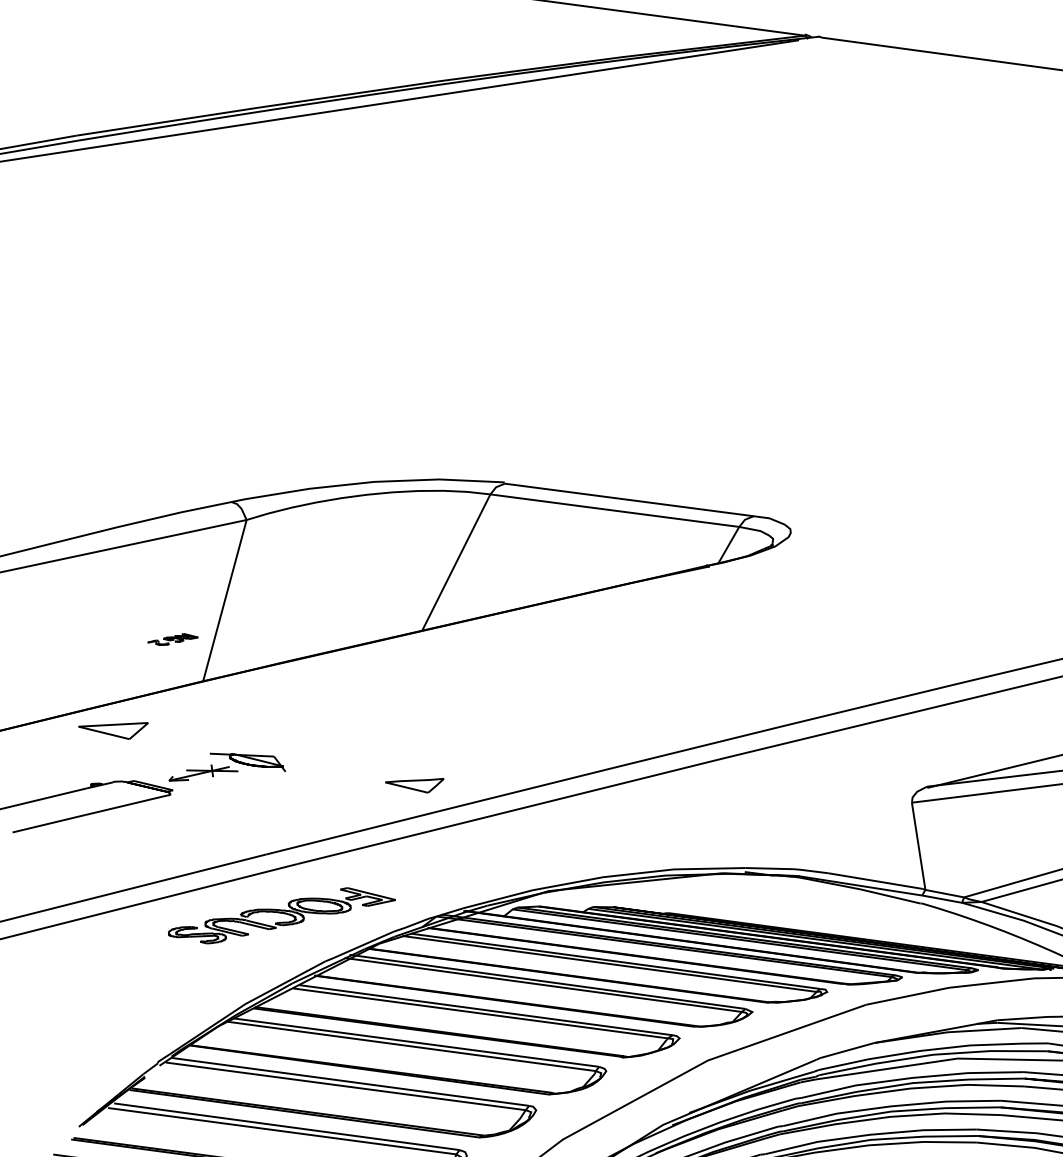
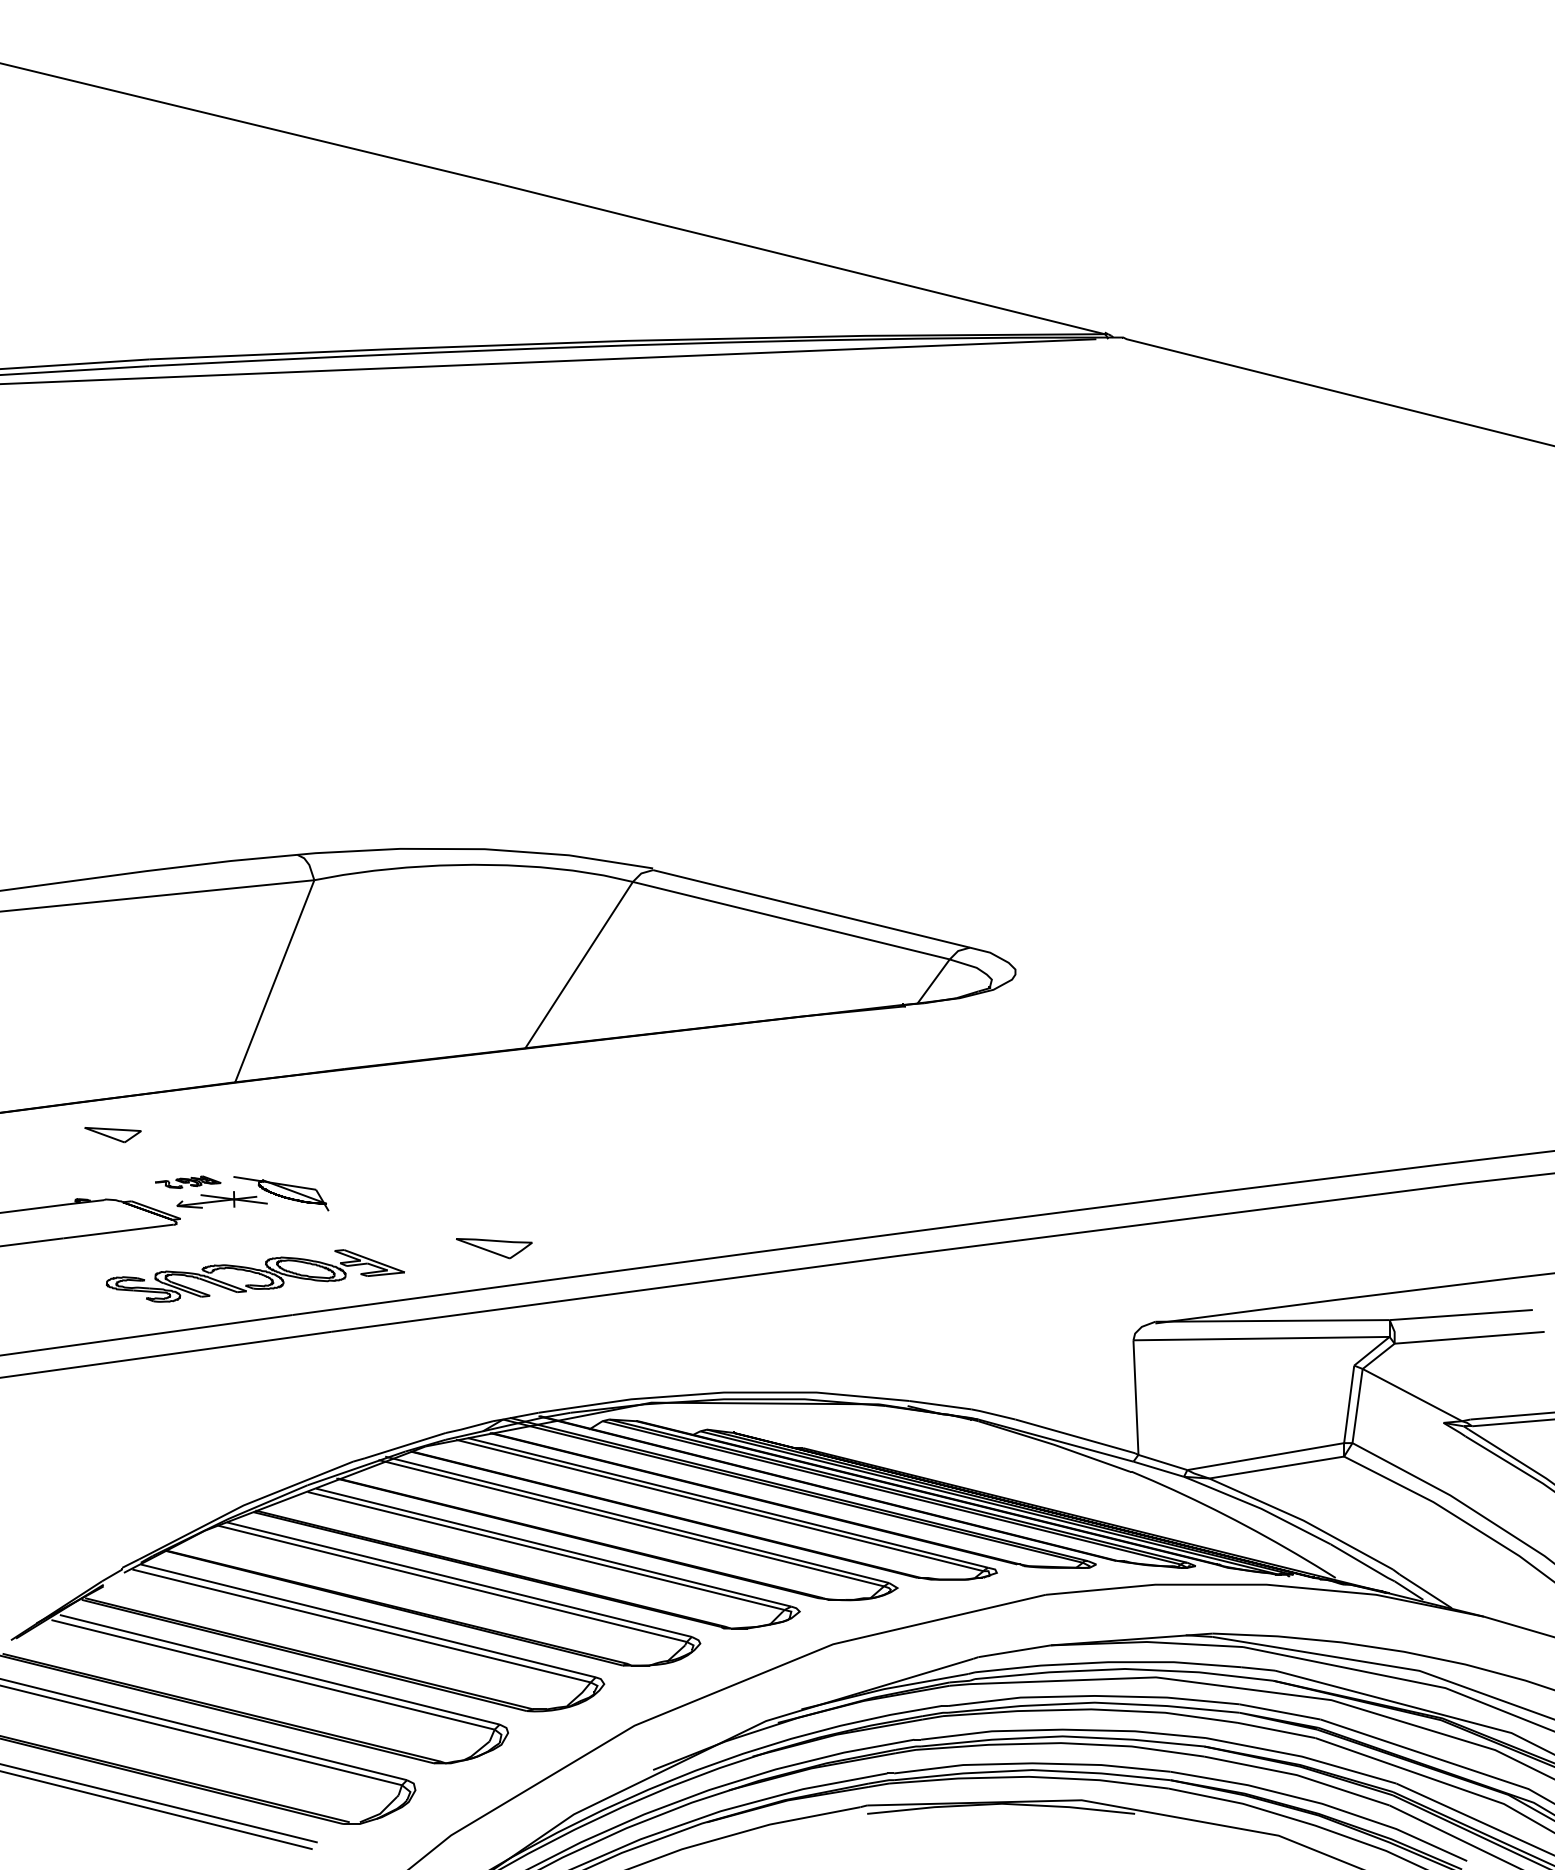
part: (173, 639) -> (188, 1181), moved
part: (113, 732) -> (112, 1135), size x0.62
part: (281, 914) -> (255, 1275), moved

